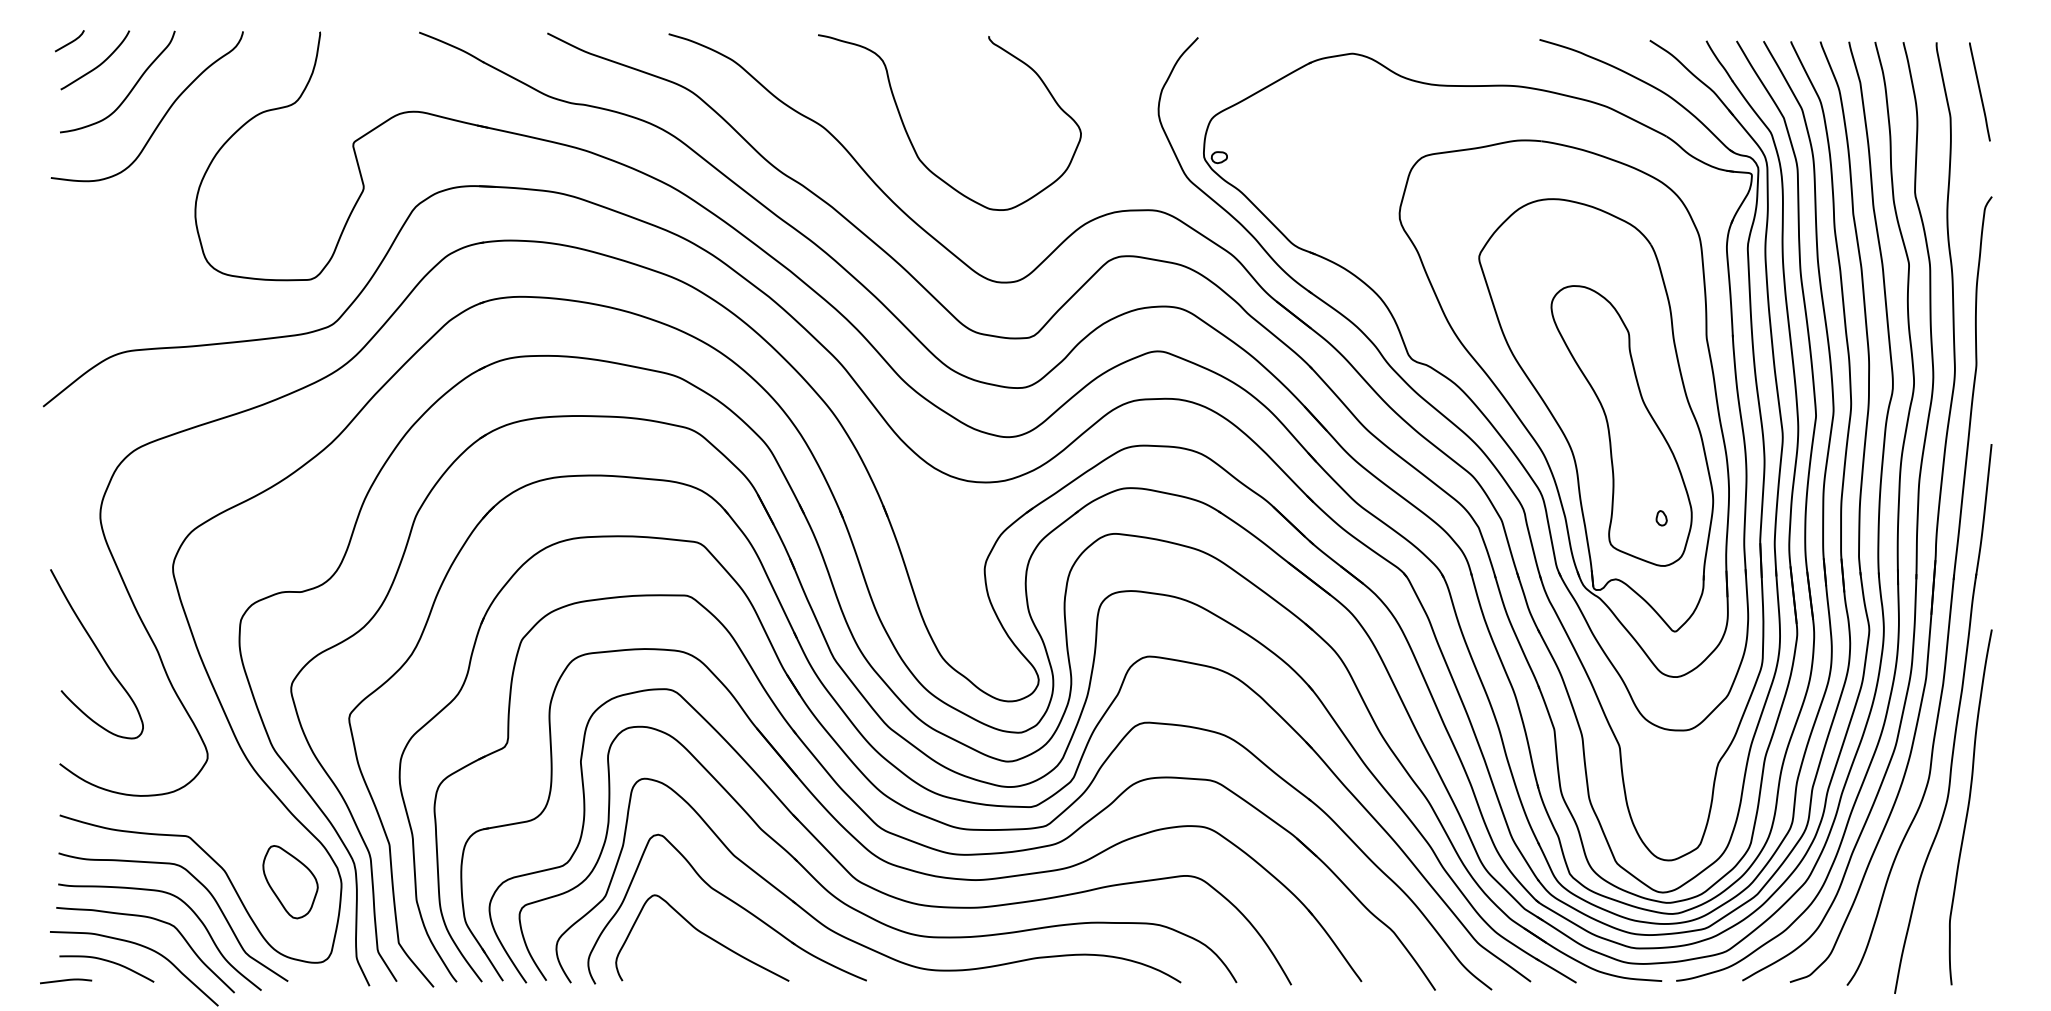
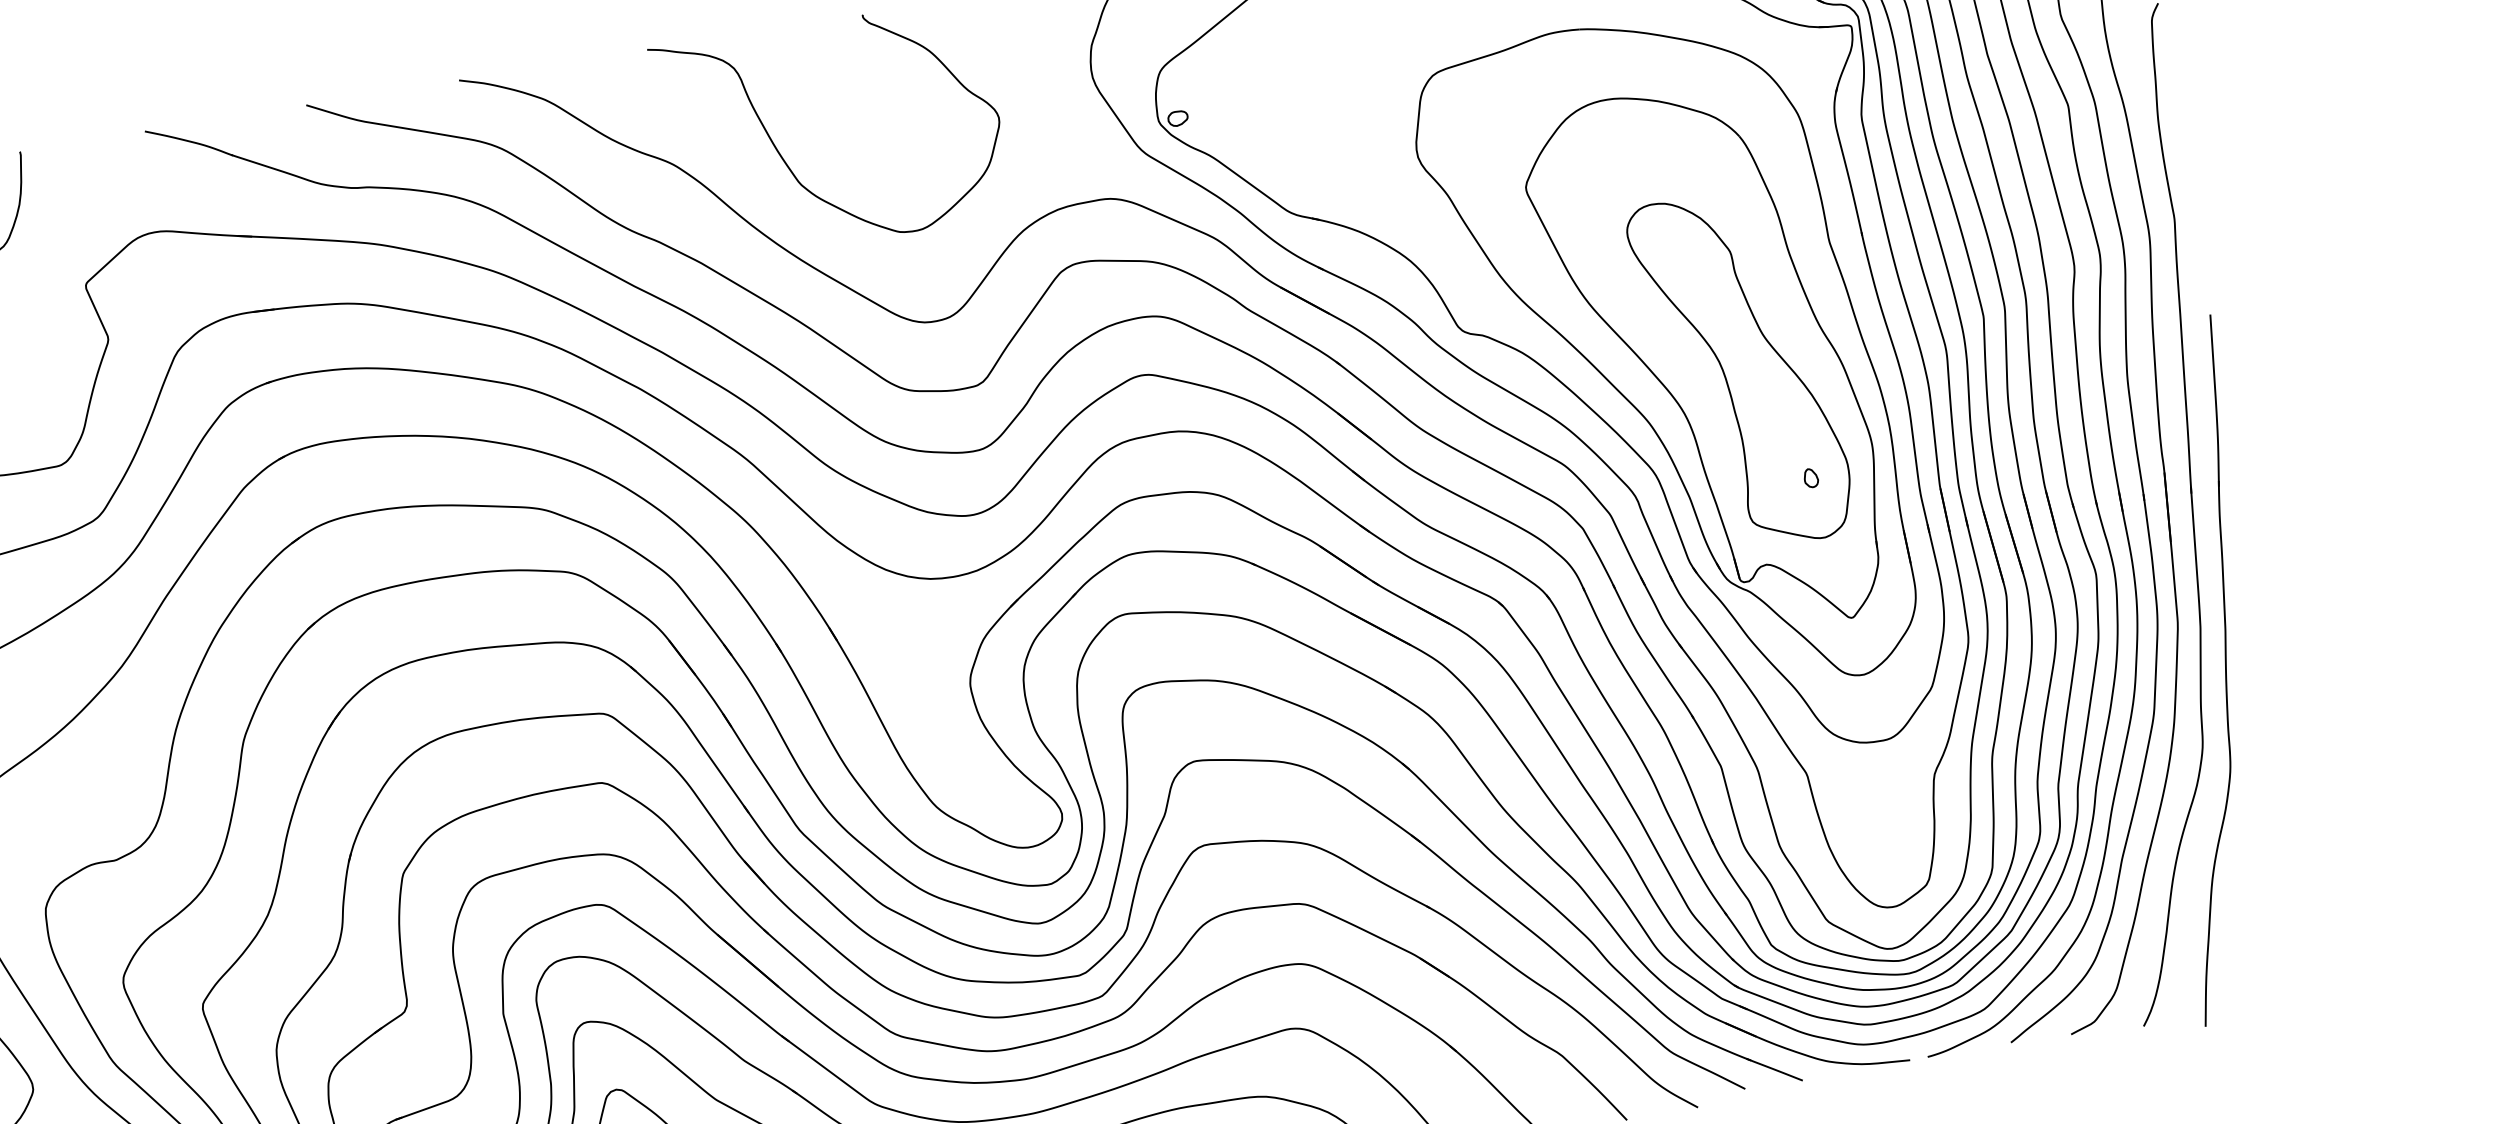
curve: (1969, 807) -> (2259, 776), removed

